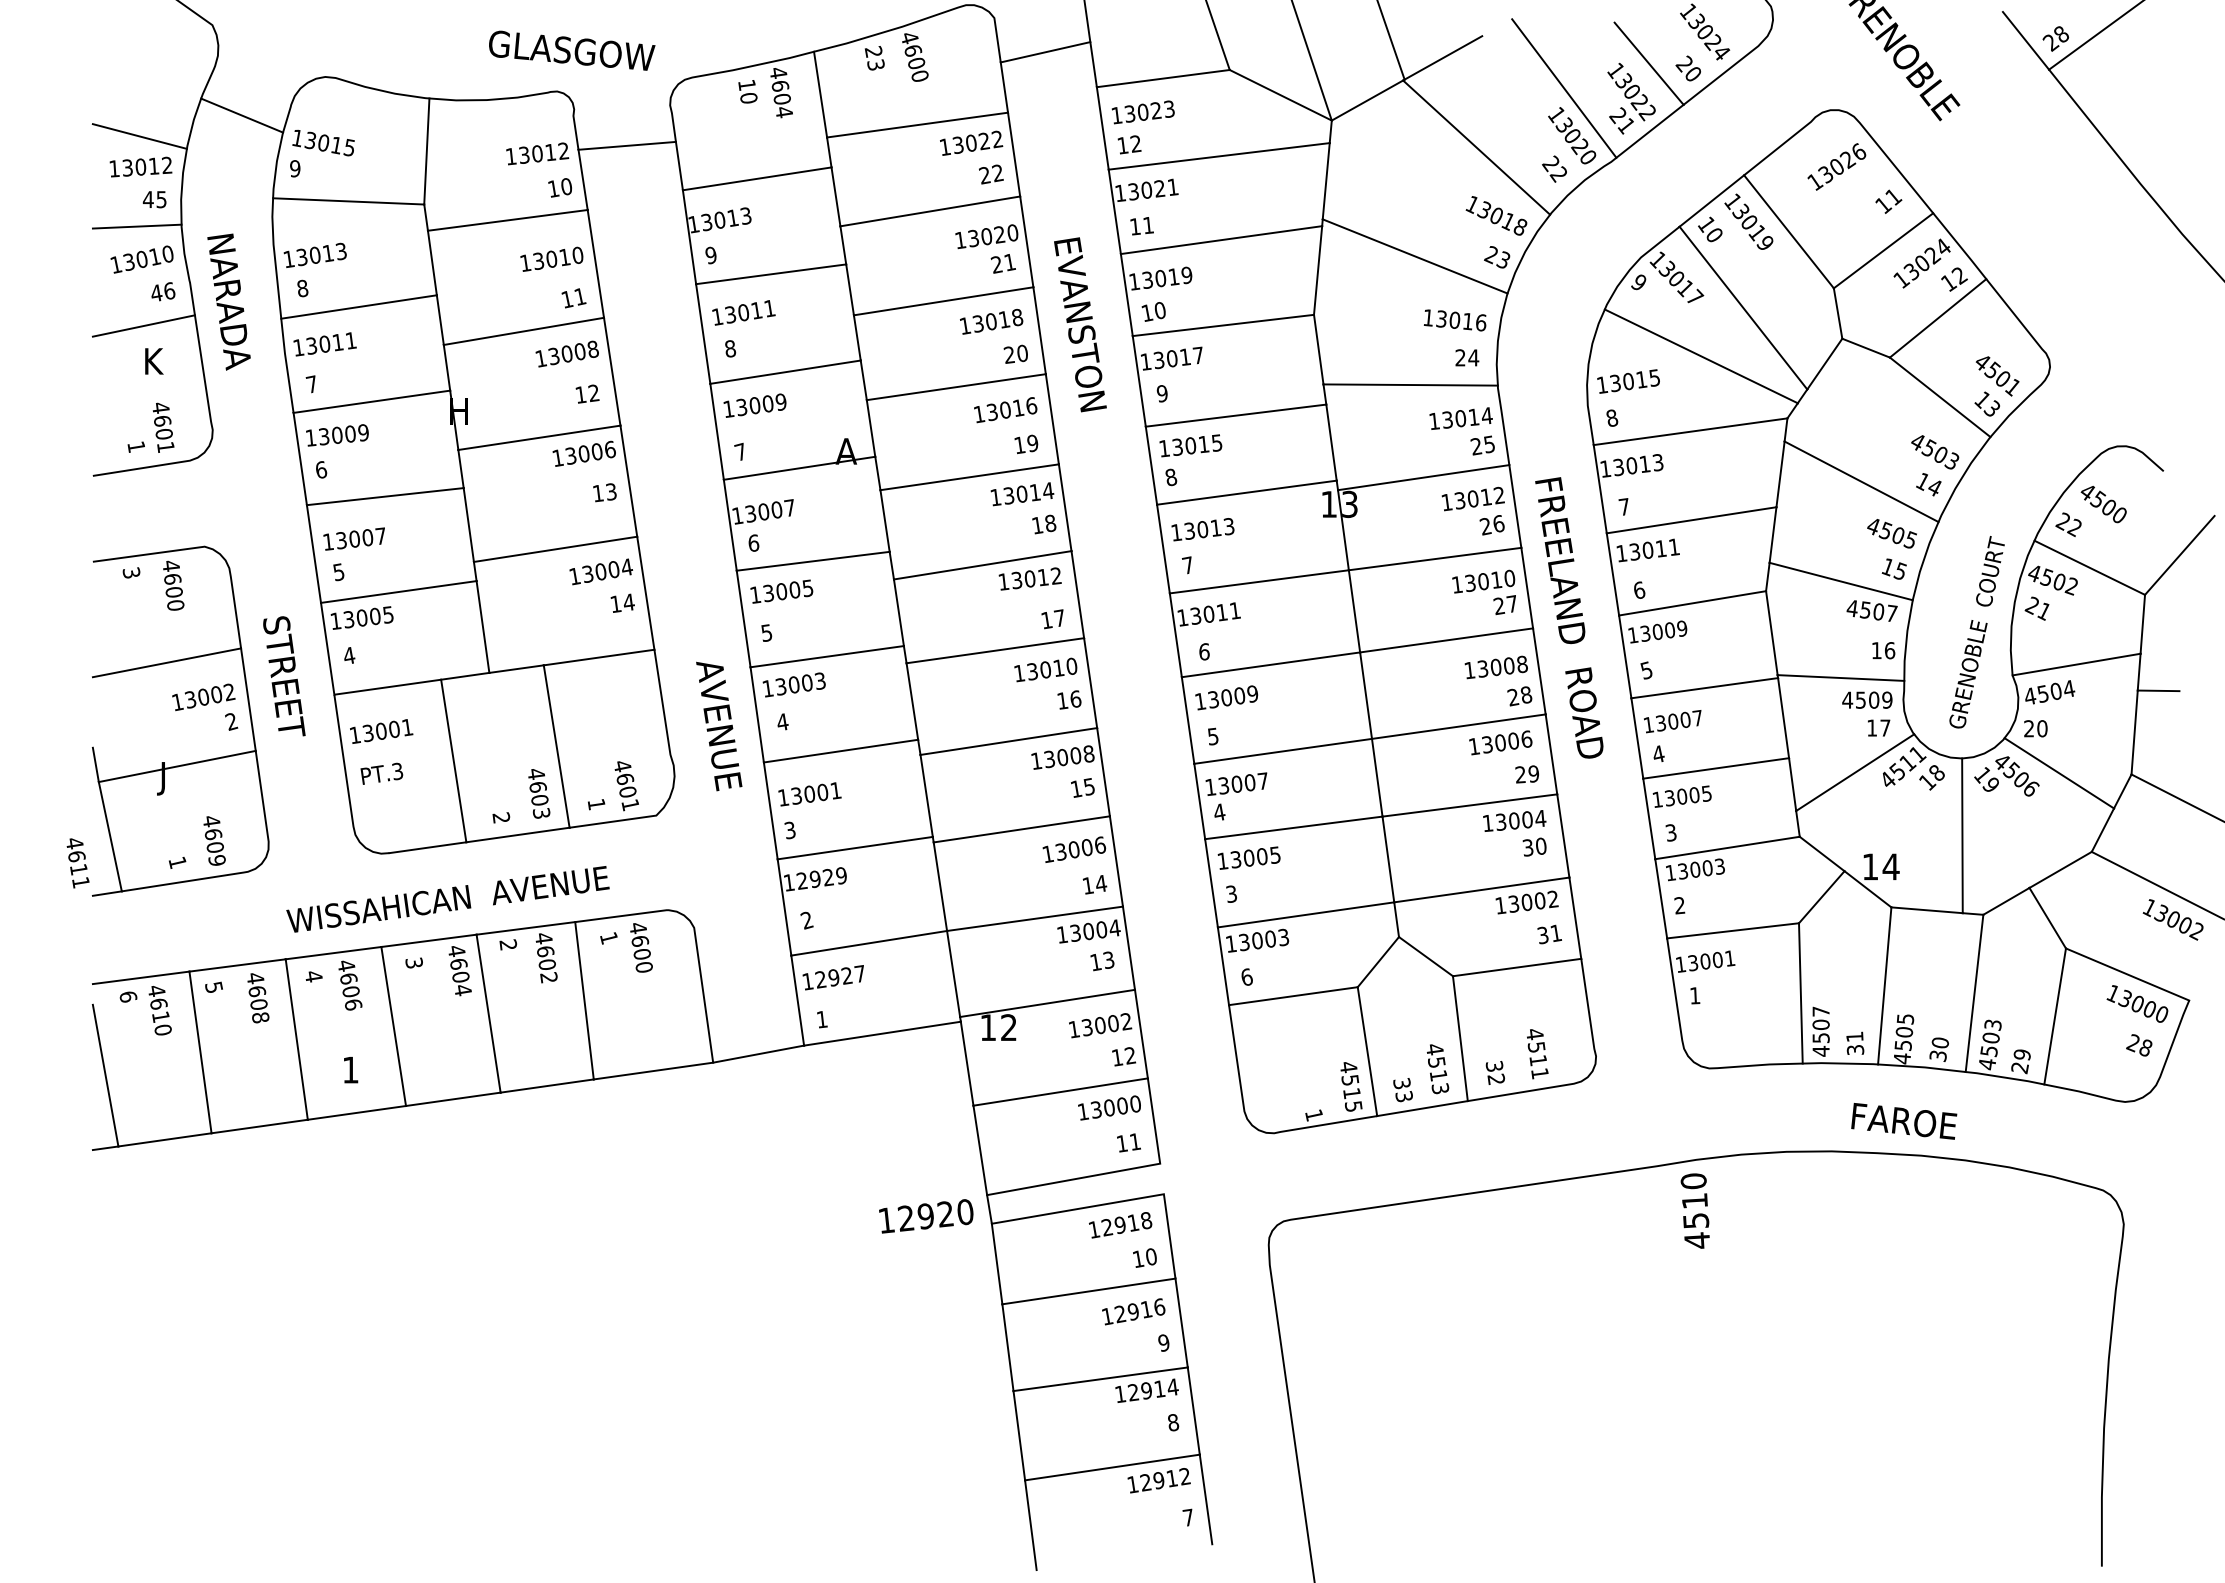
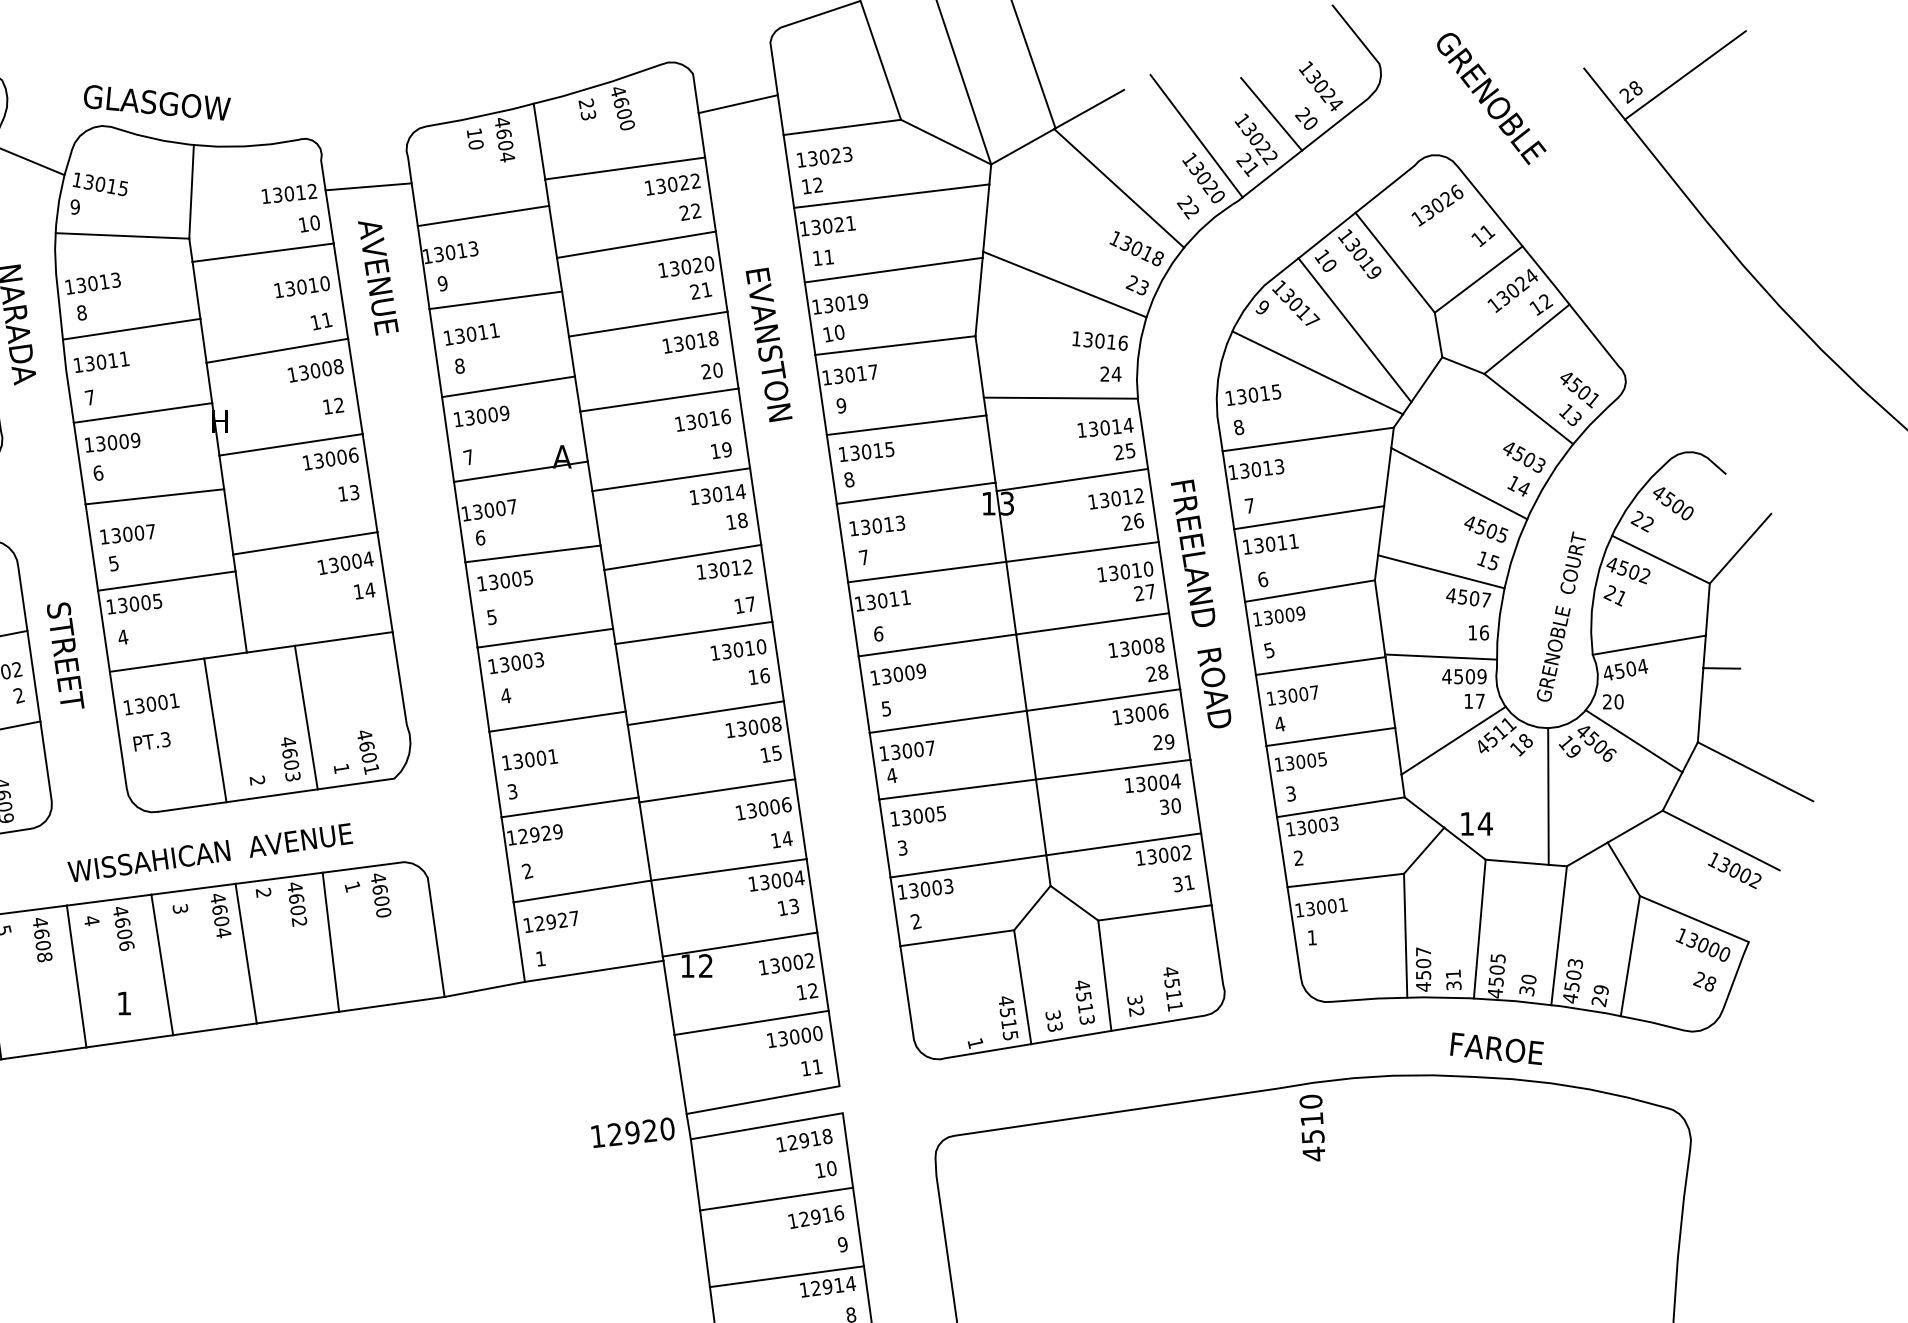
text: (572, 50) -> (157, 102), moved
text: (719, 726) -> (378, 278), moved
text: (1246, 977) -> (915, 921), 6 -> 2

